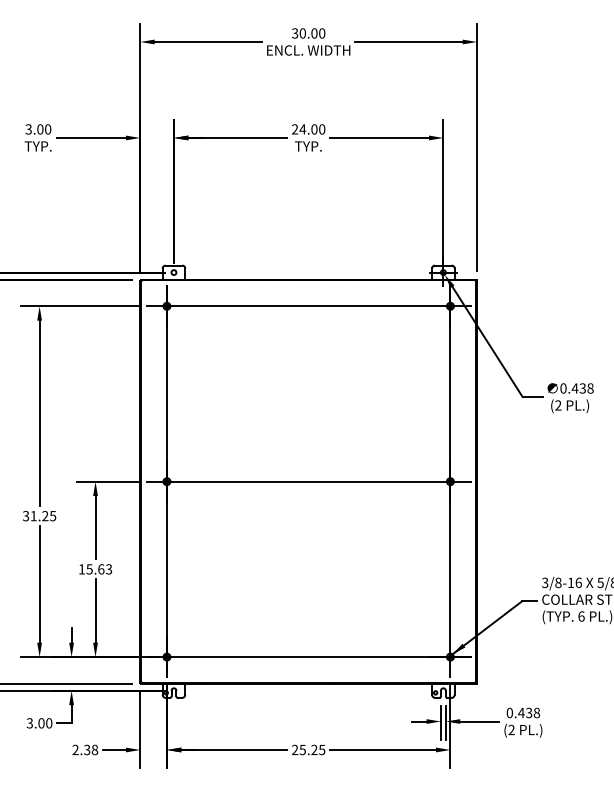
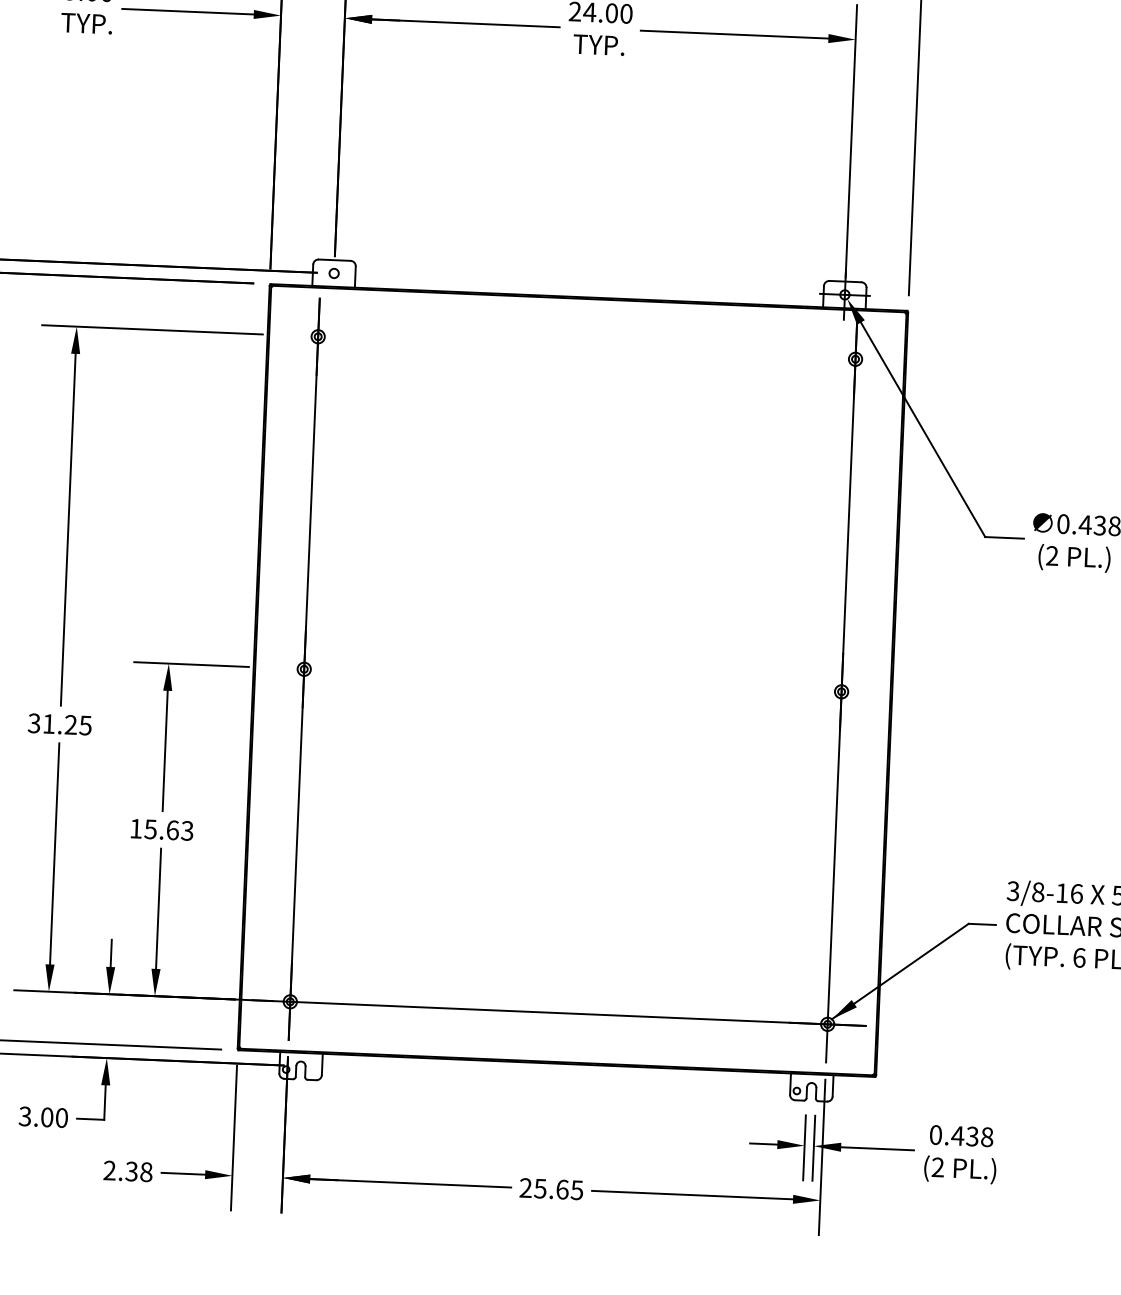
line: (308, 306) -> (586, 348), removed
line: (308, 481) -> (572, 680), removed
text: (314, 749) -> (562, 1188), 25.25 -> 25.65

